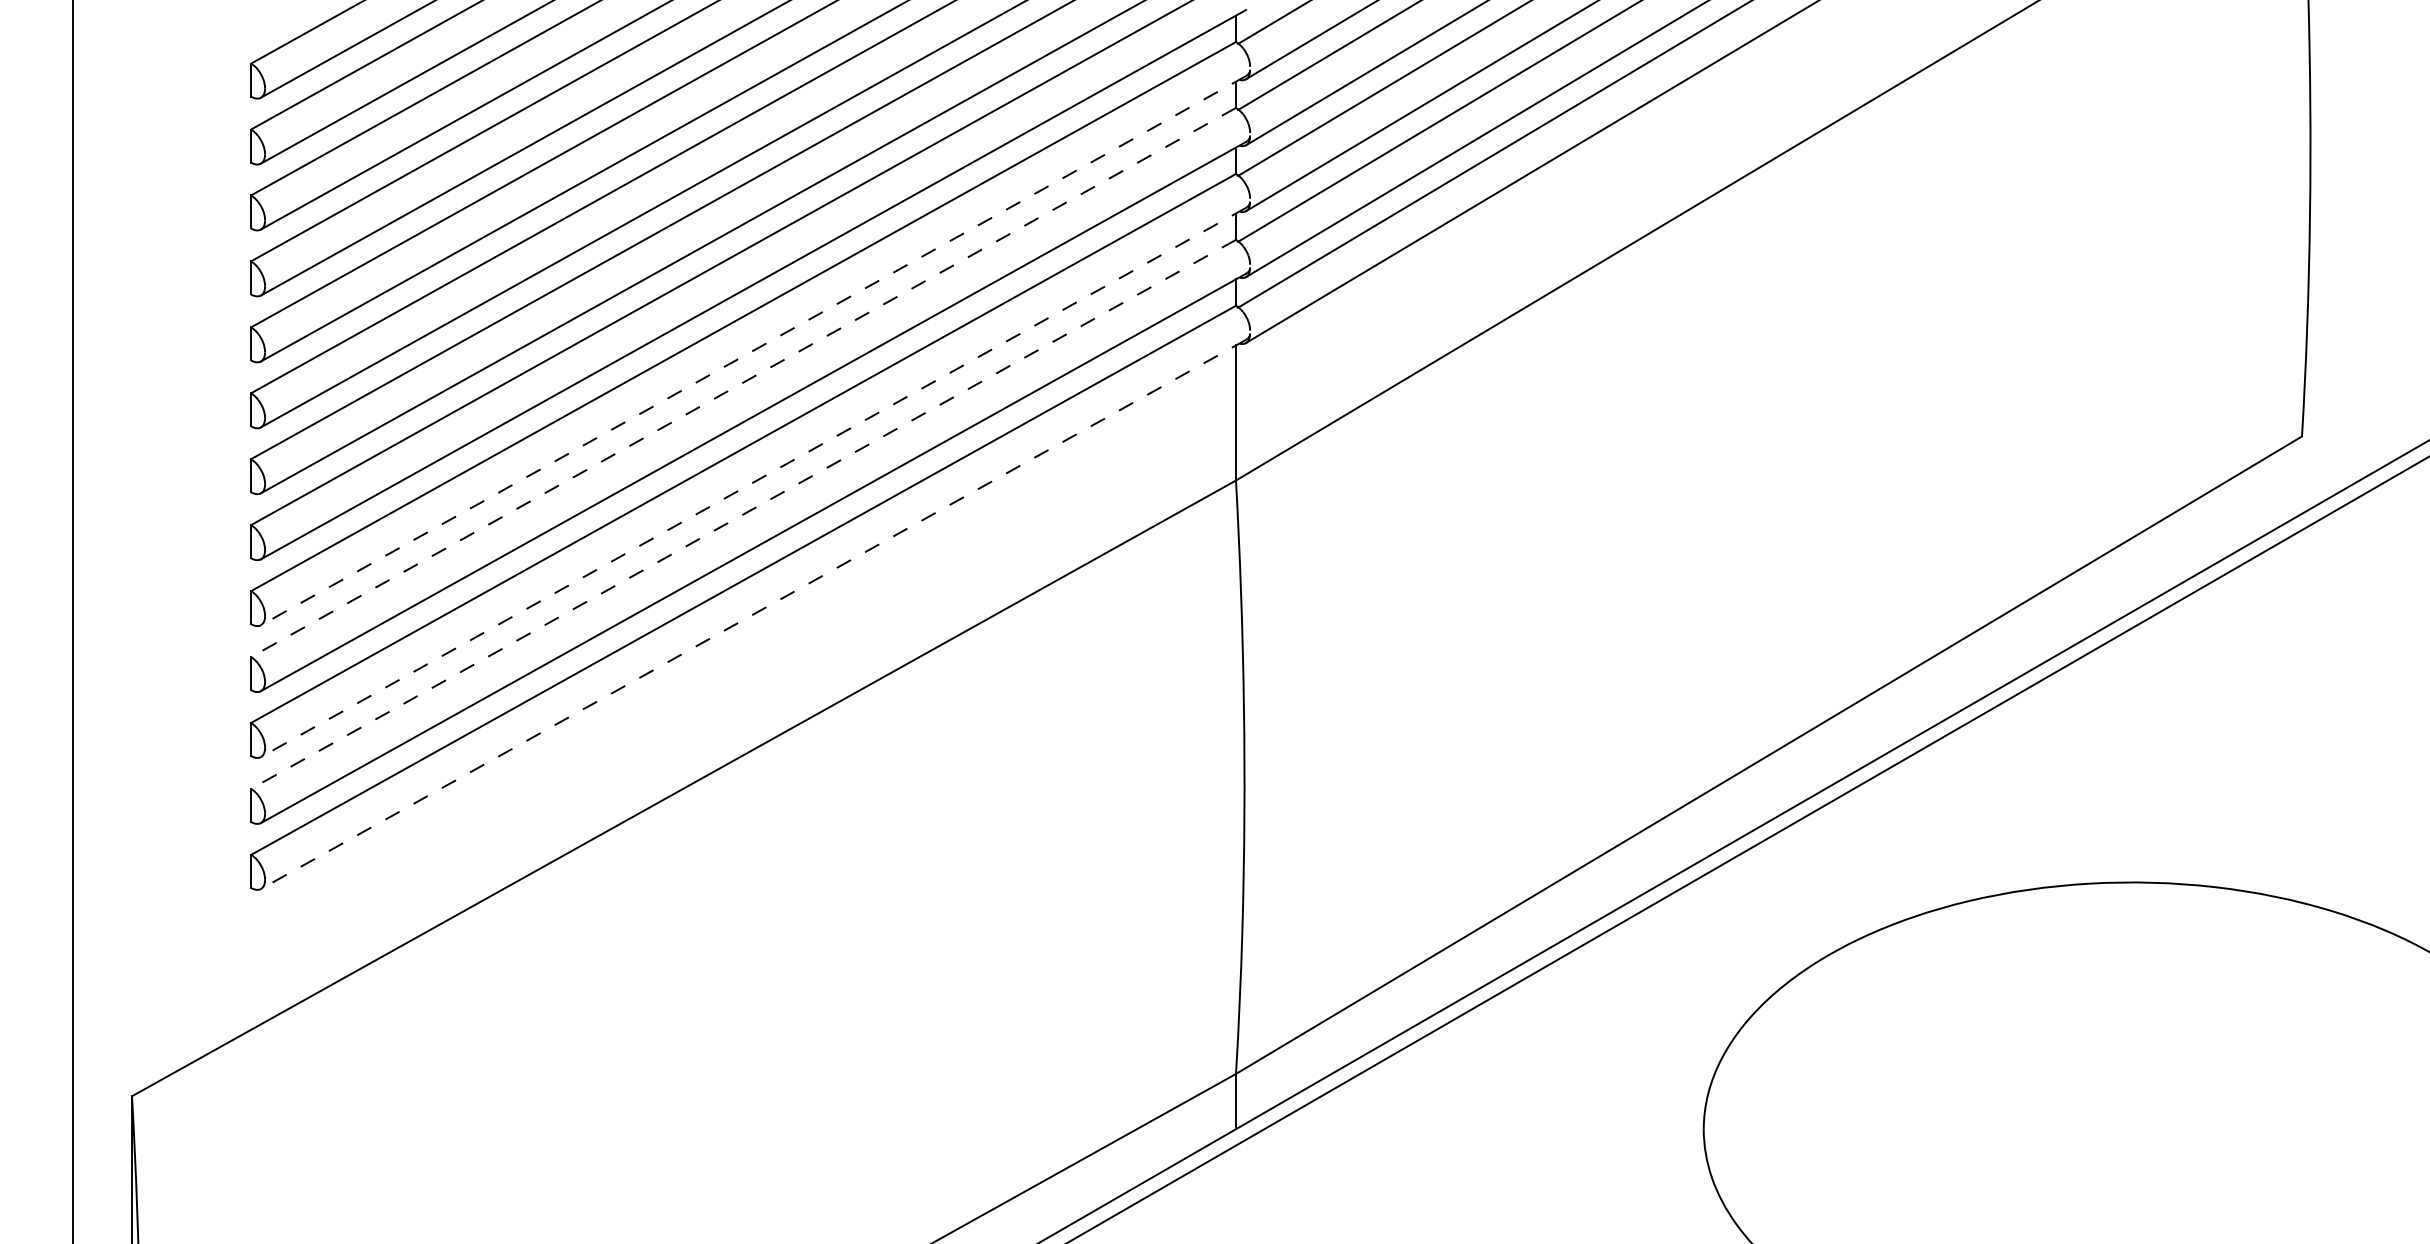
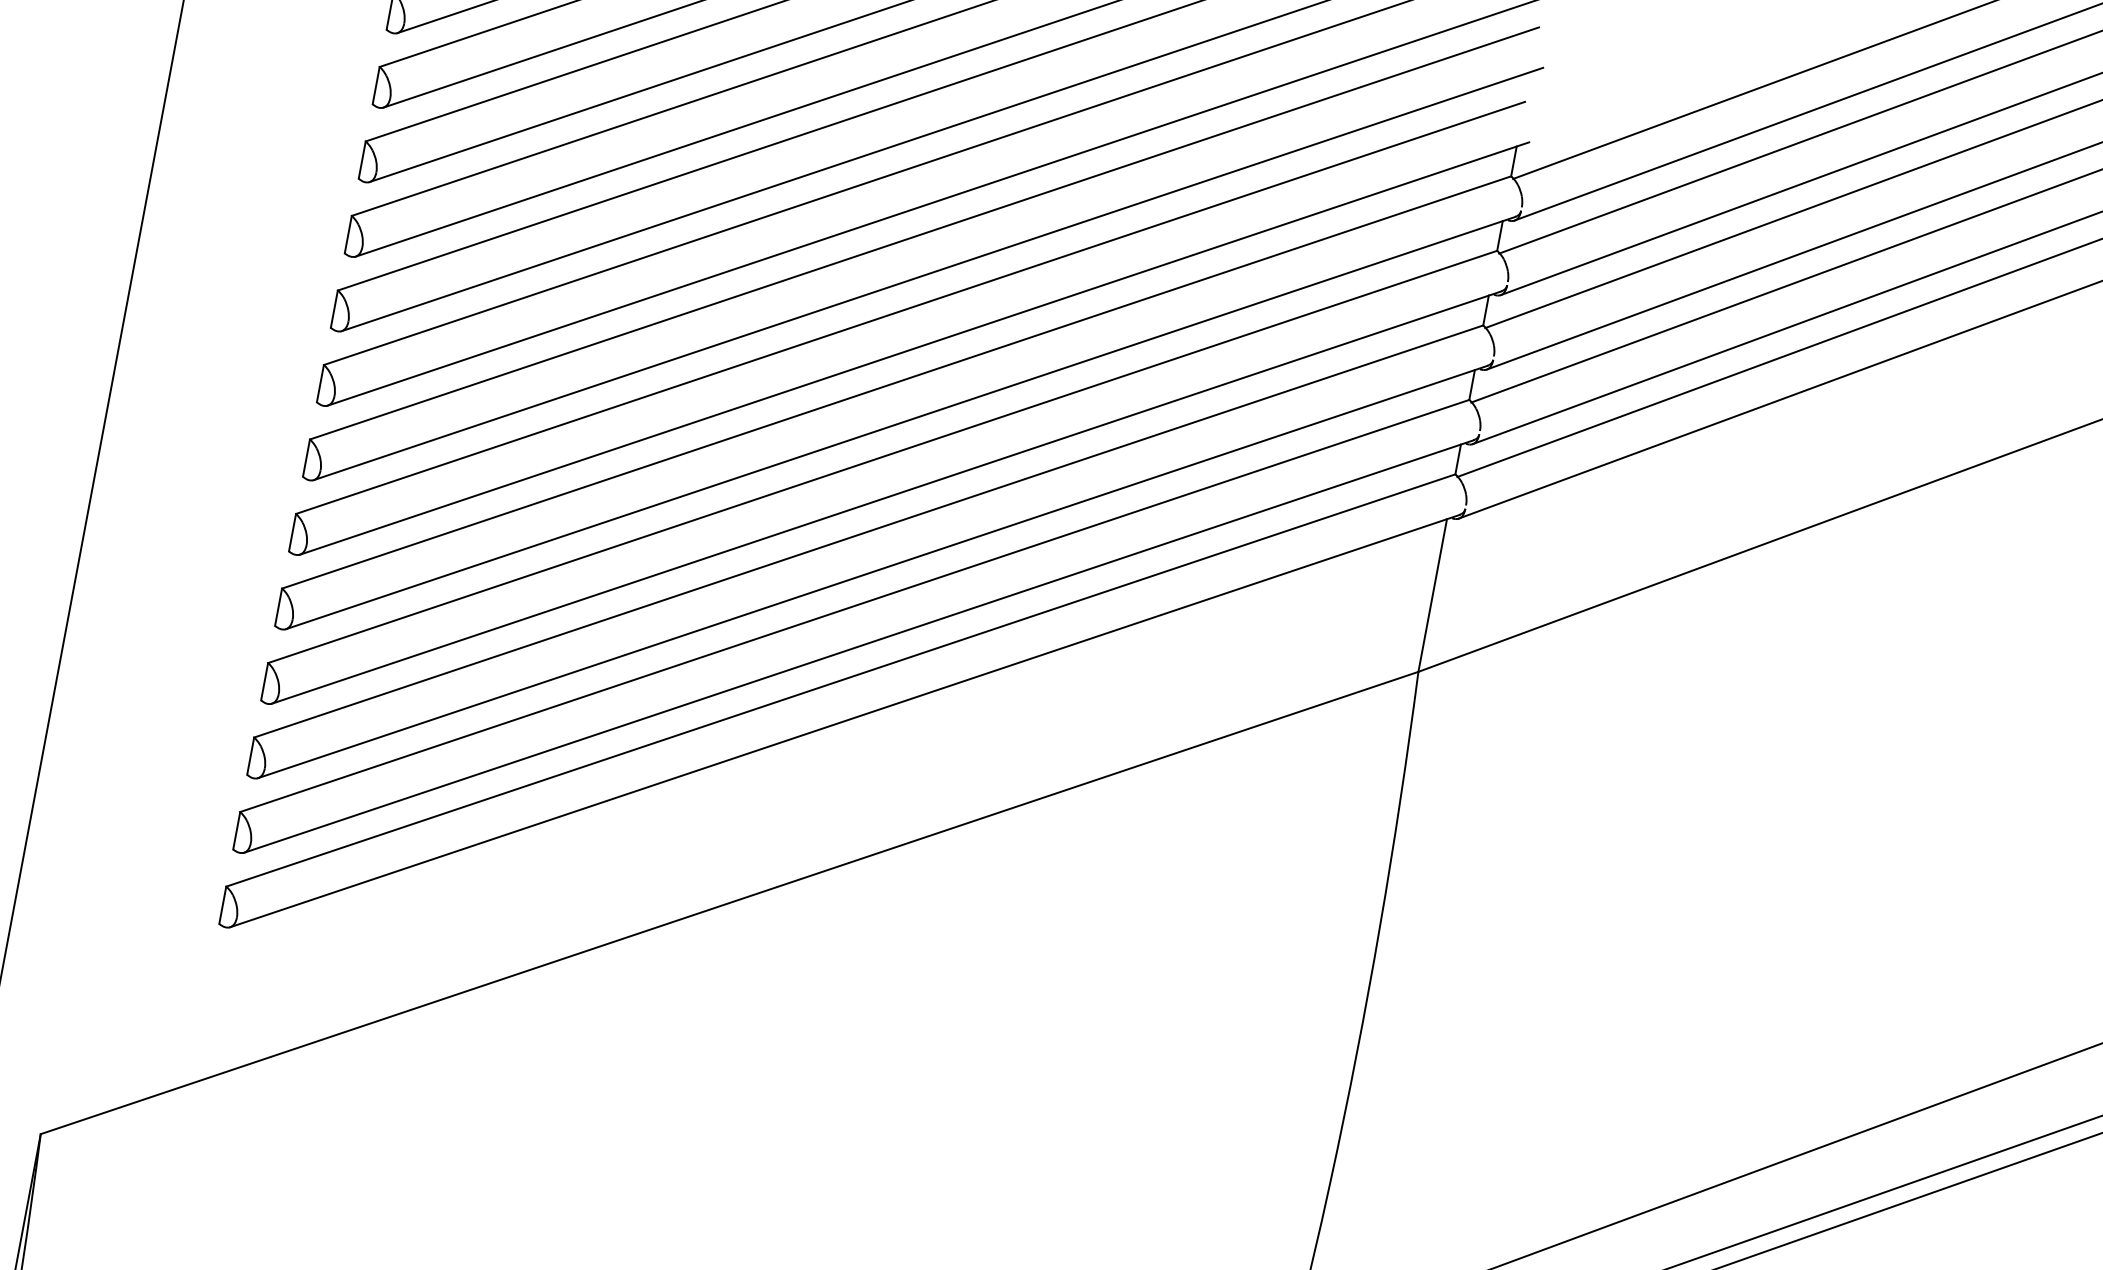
line: (753, 350) -> (900, 422), dashed -> solid
line: (743, 382) -> (882, 456), dashed -> solid
line: (753, 482) -> (872, 572), dashed -> solid
line: (743, 514) -> (854, 606), dashed -> solid
line: (753, 614) -> (844, 721), dashed -> solid

